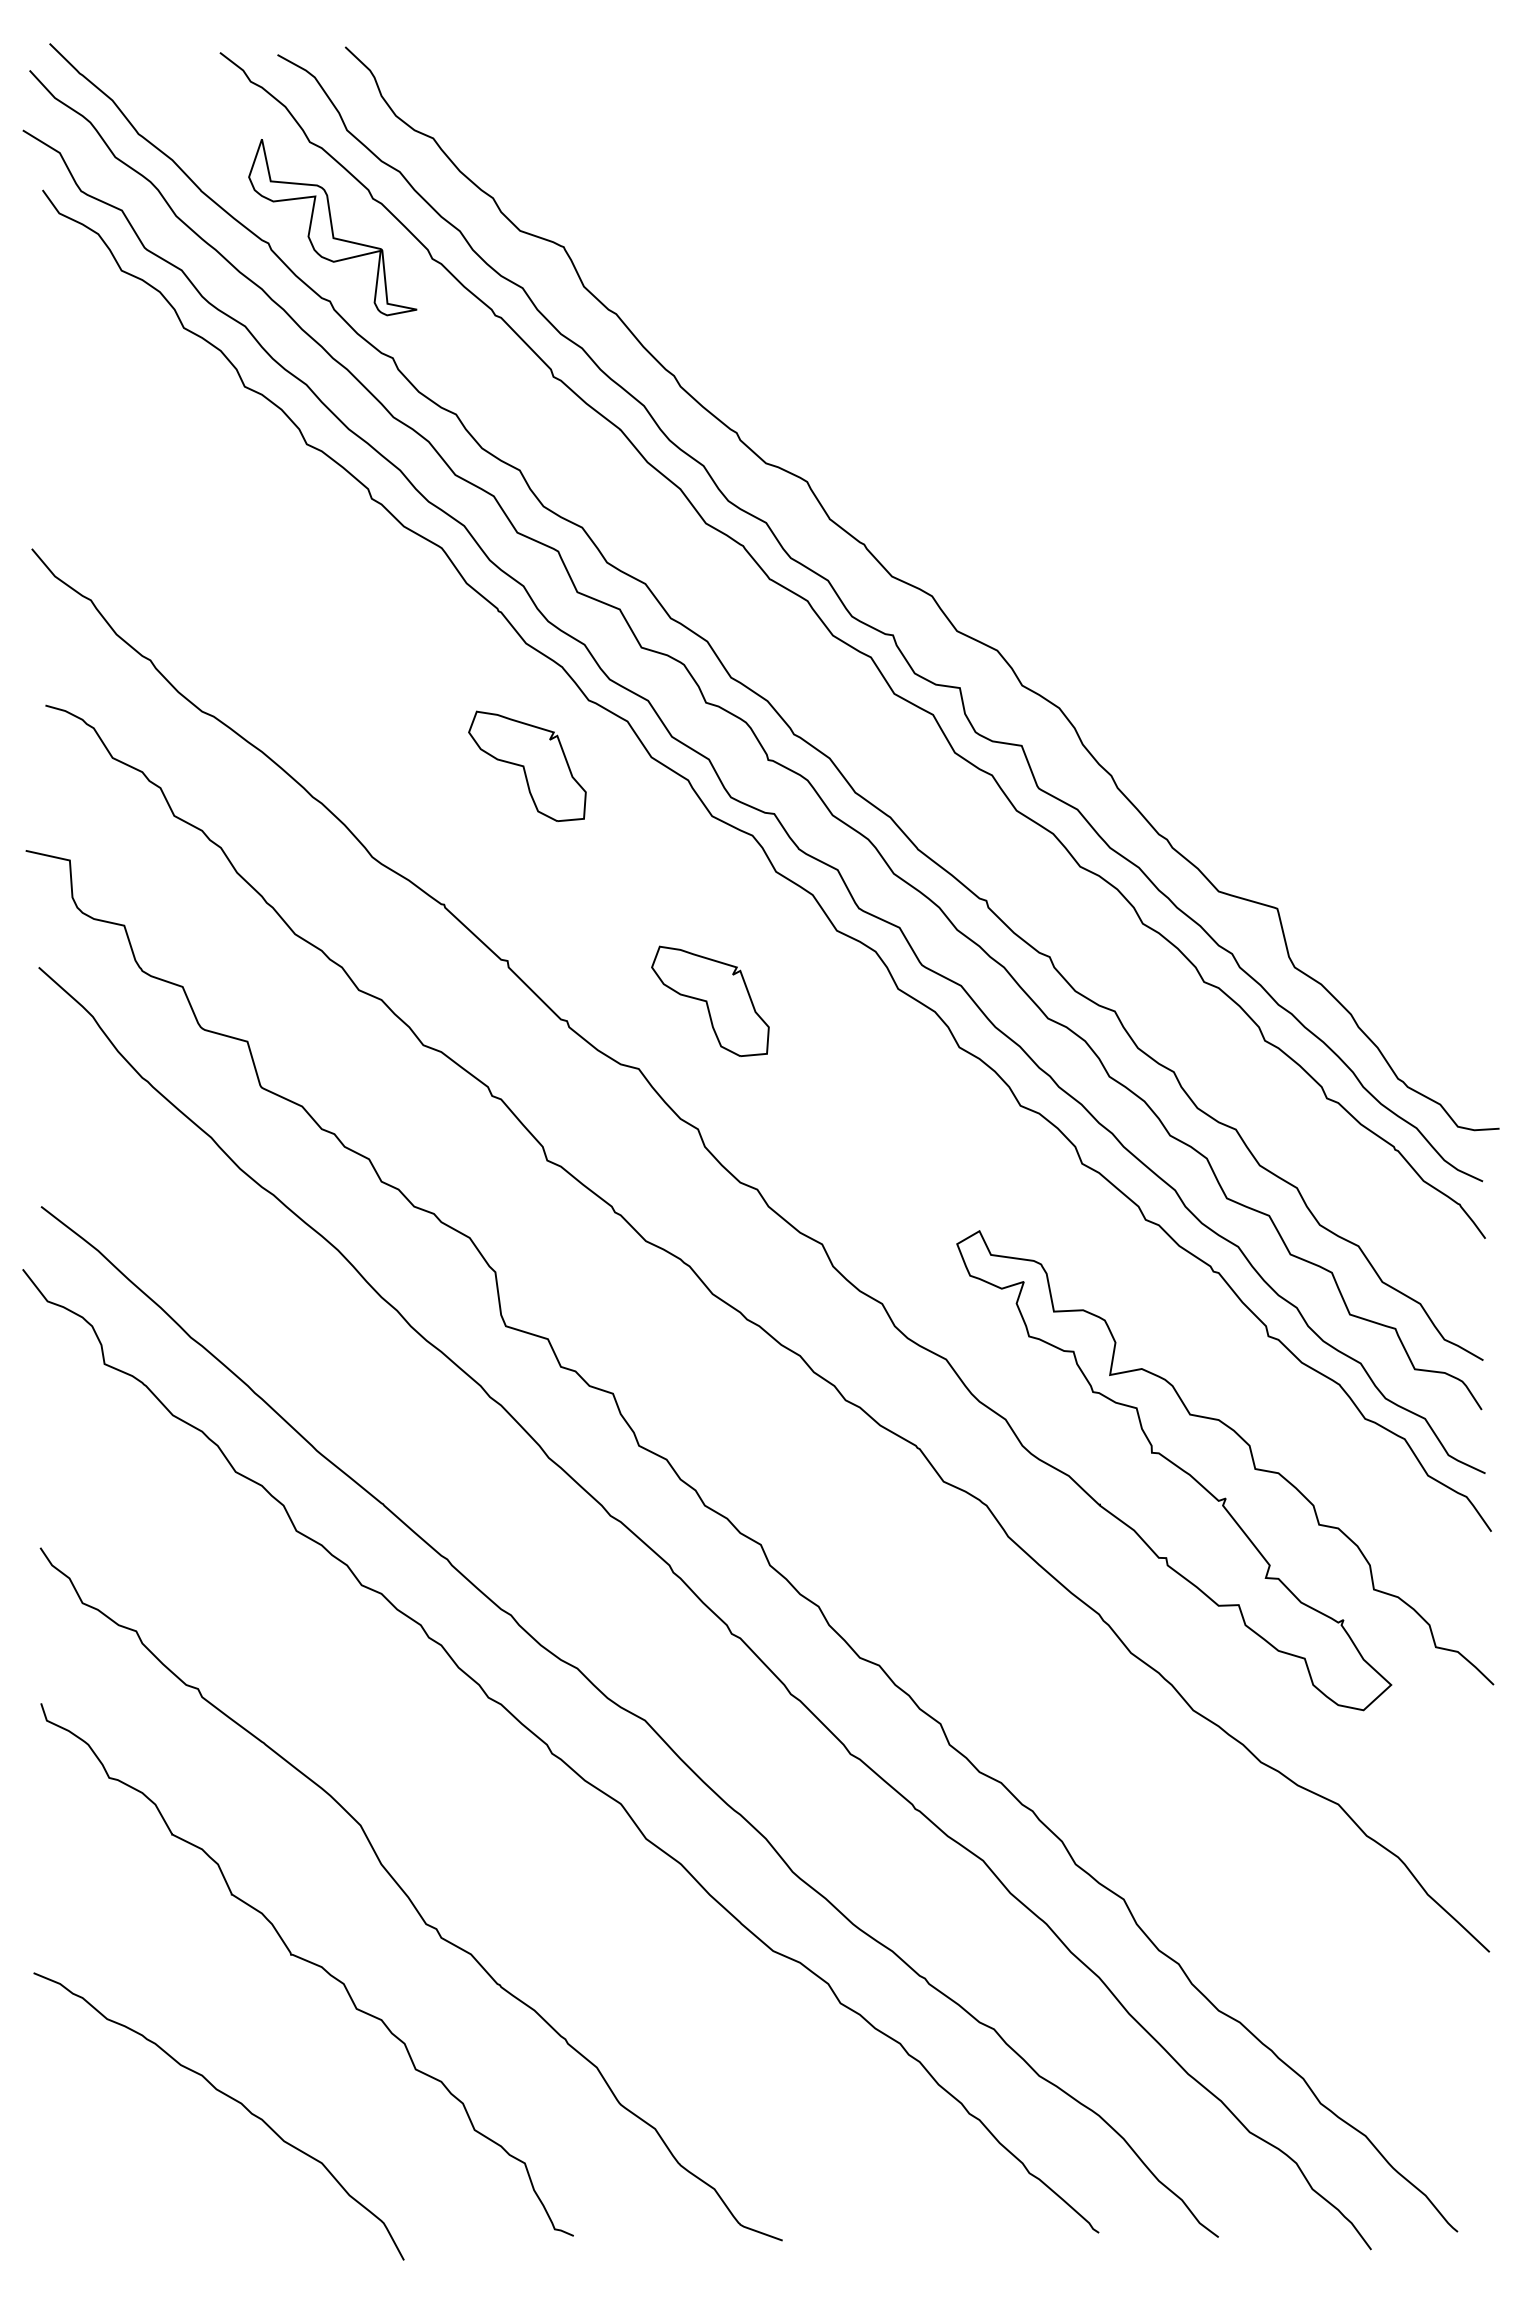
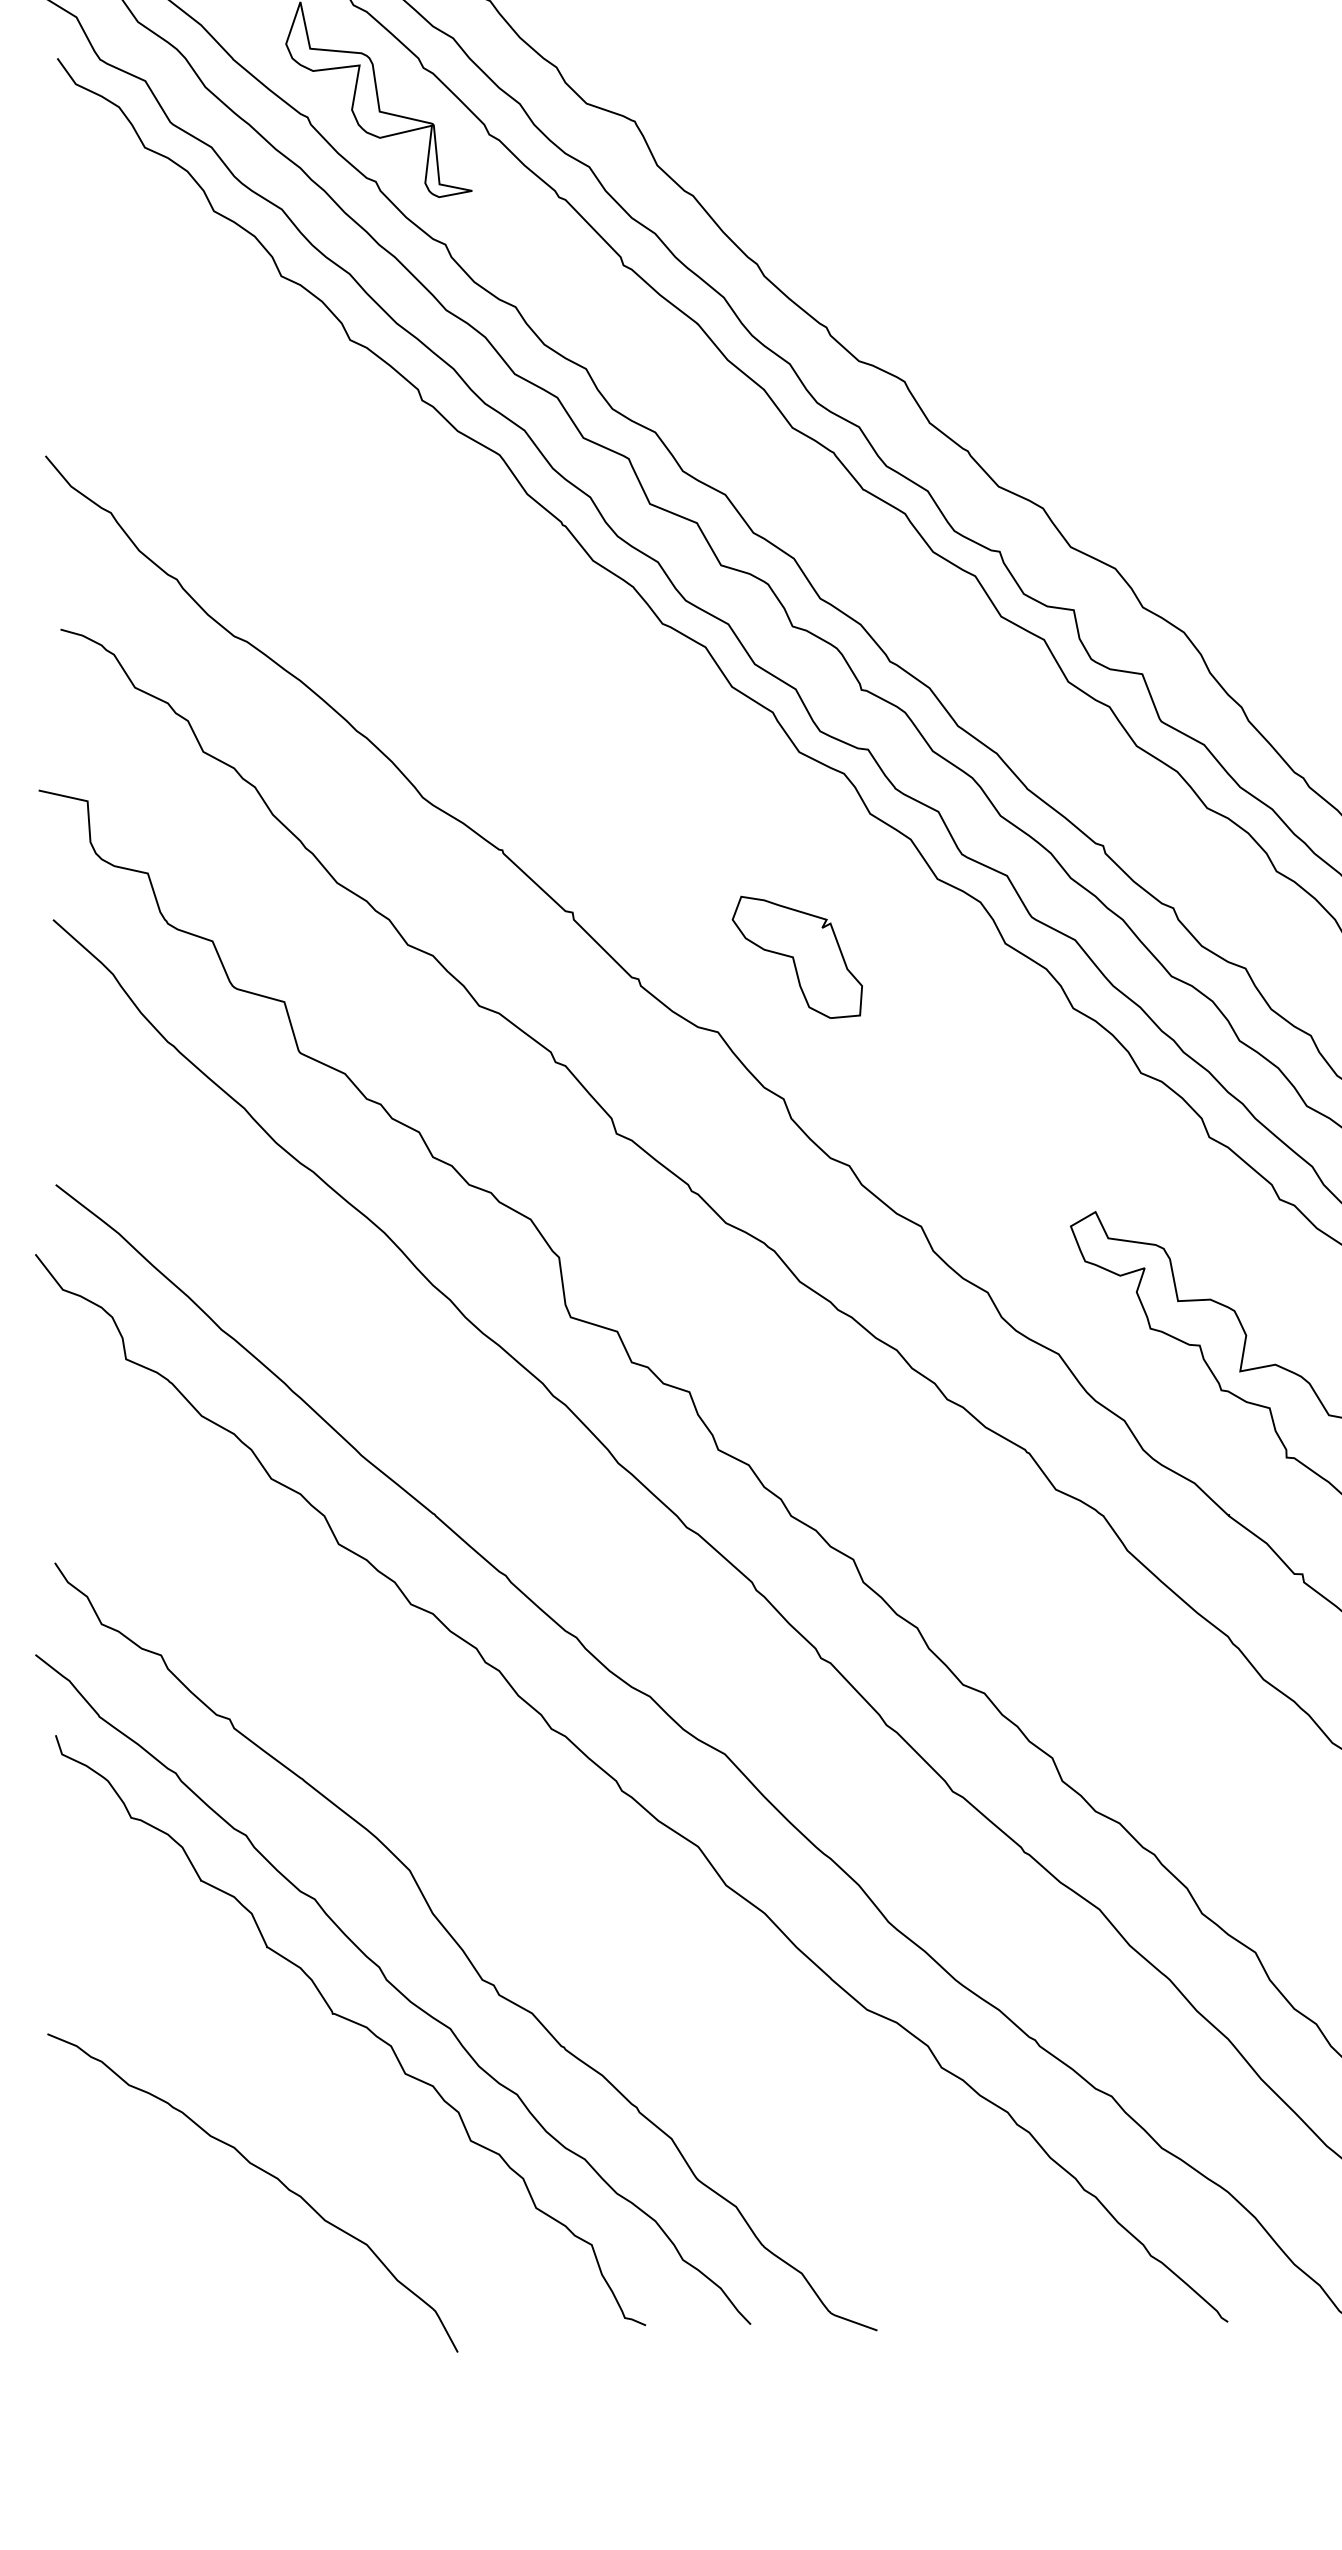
part: (527, 765) -> (594, 695), removed
curve: (346, 1931) -> (394, 1988), added

